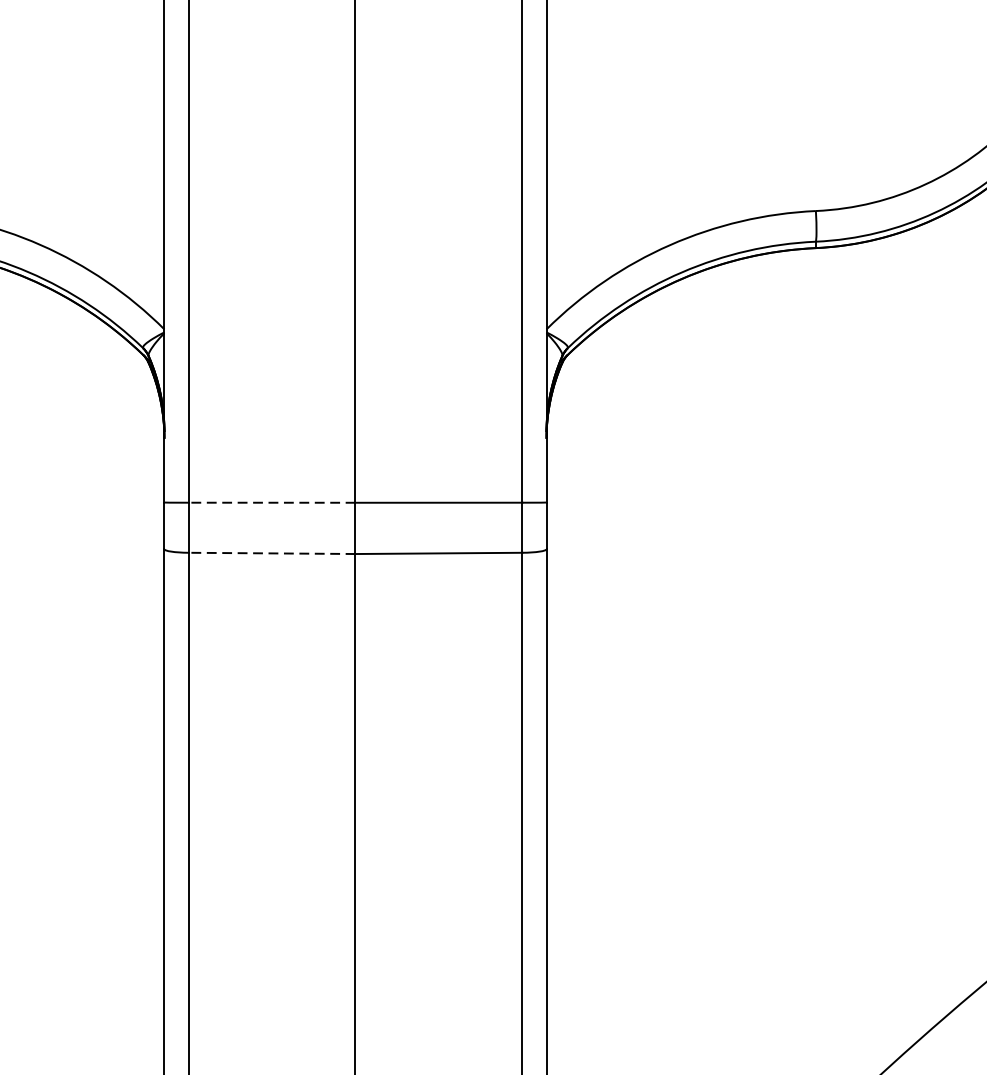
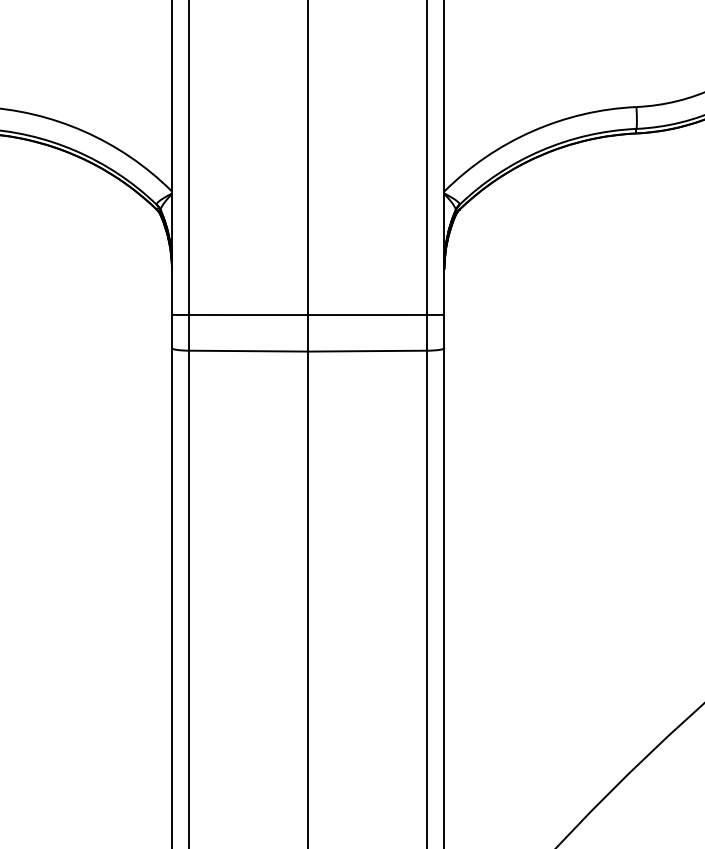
line: (271, 503) -> (248, 315), dashed -> solid
line: (271, 553) -> (248, 351), dashed -> solid

